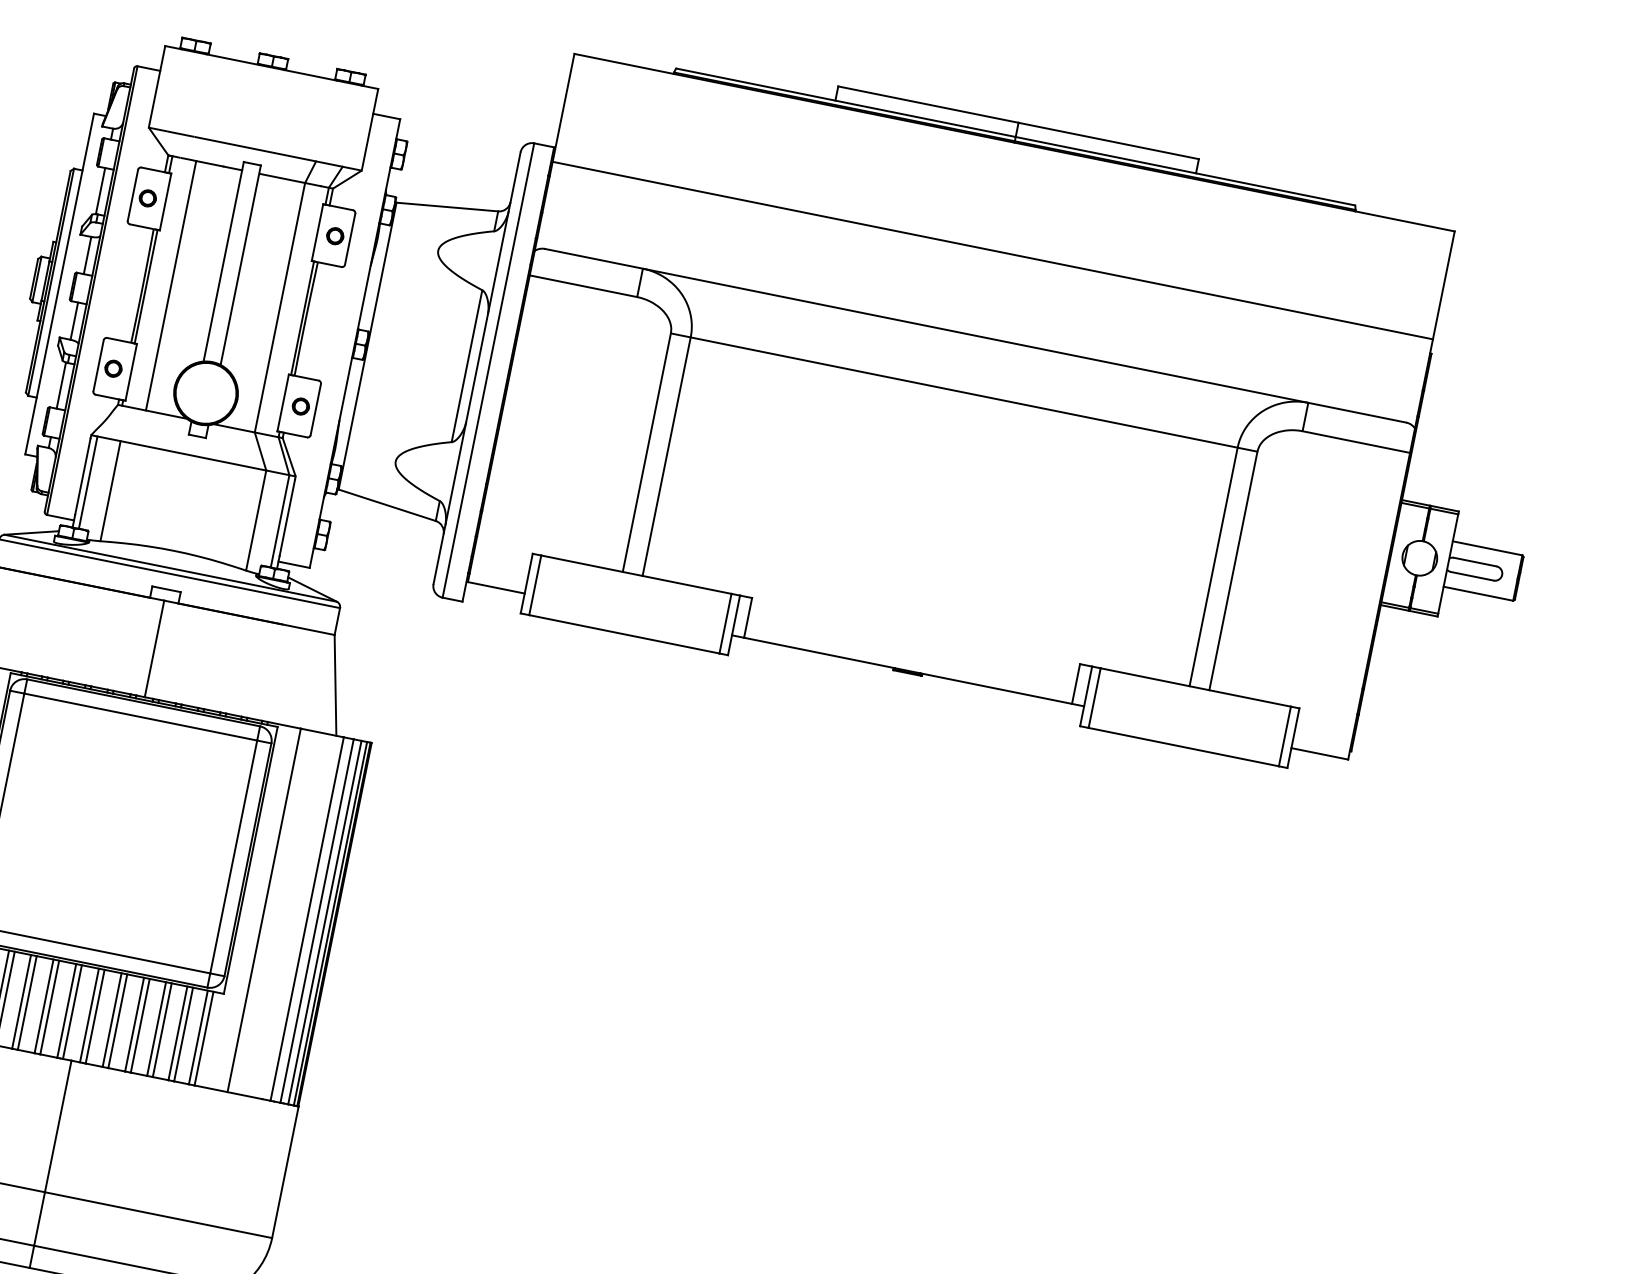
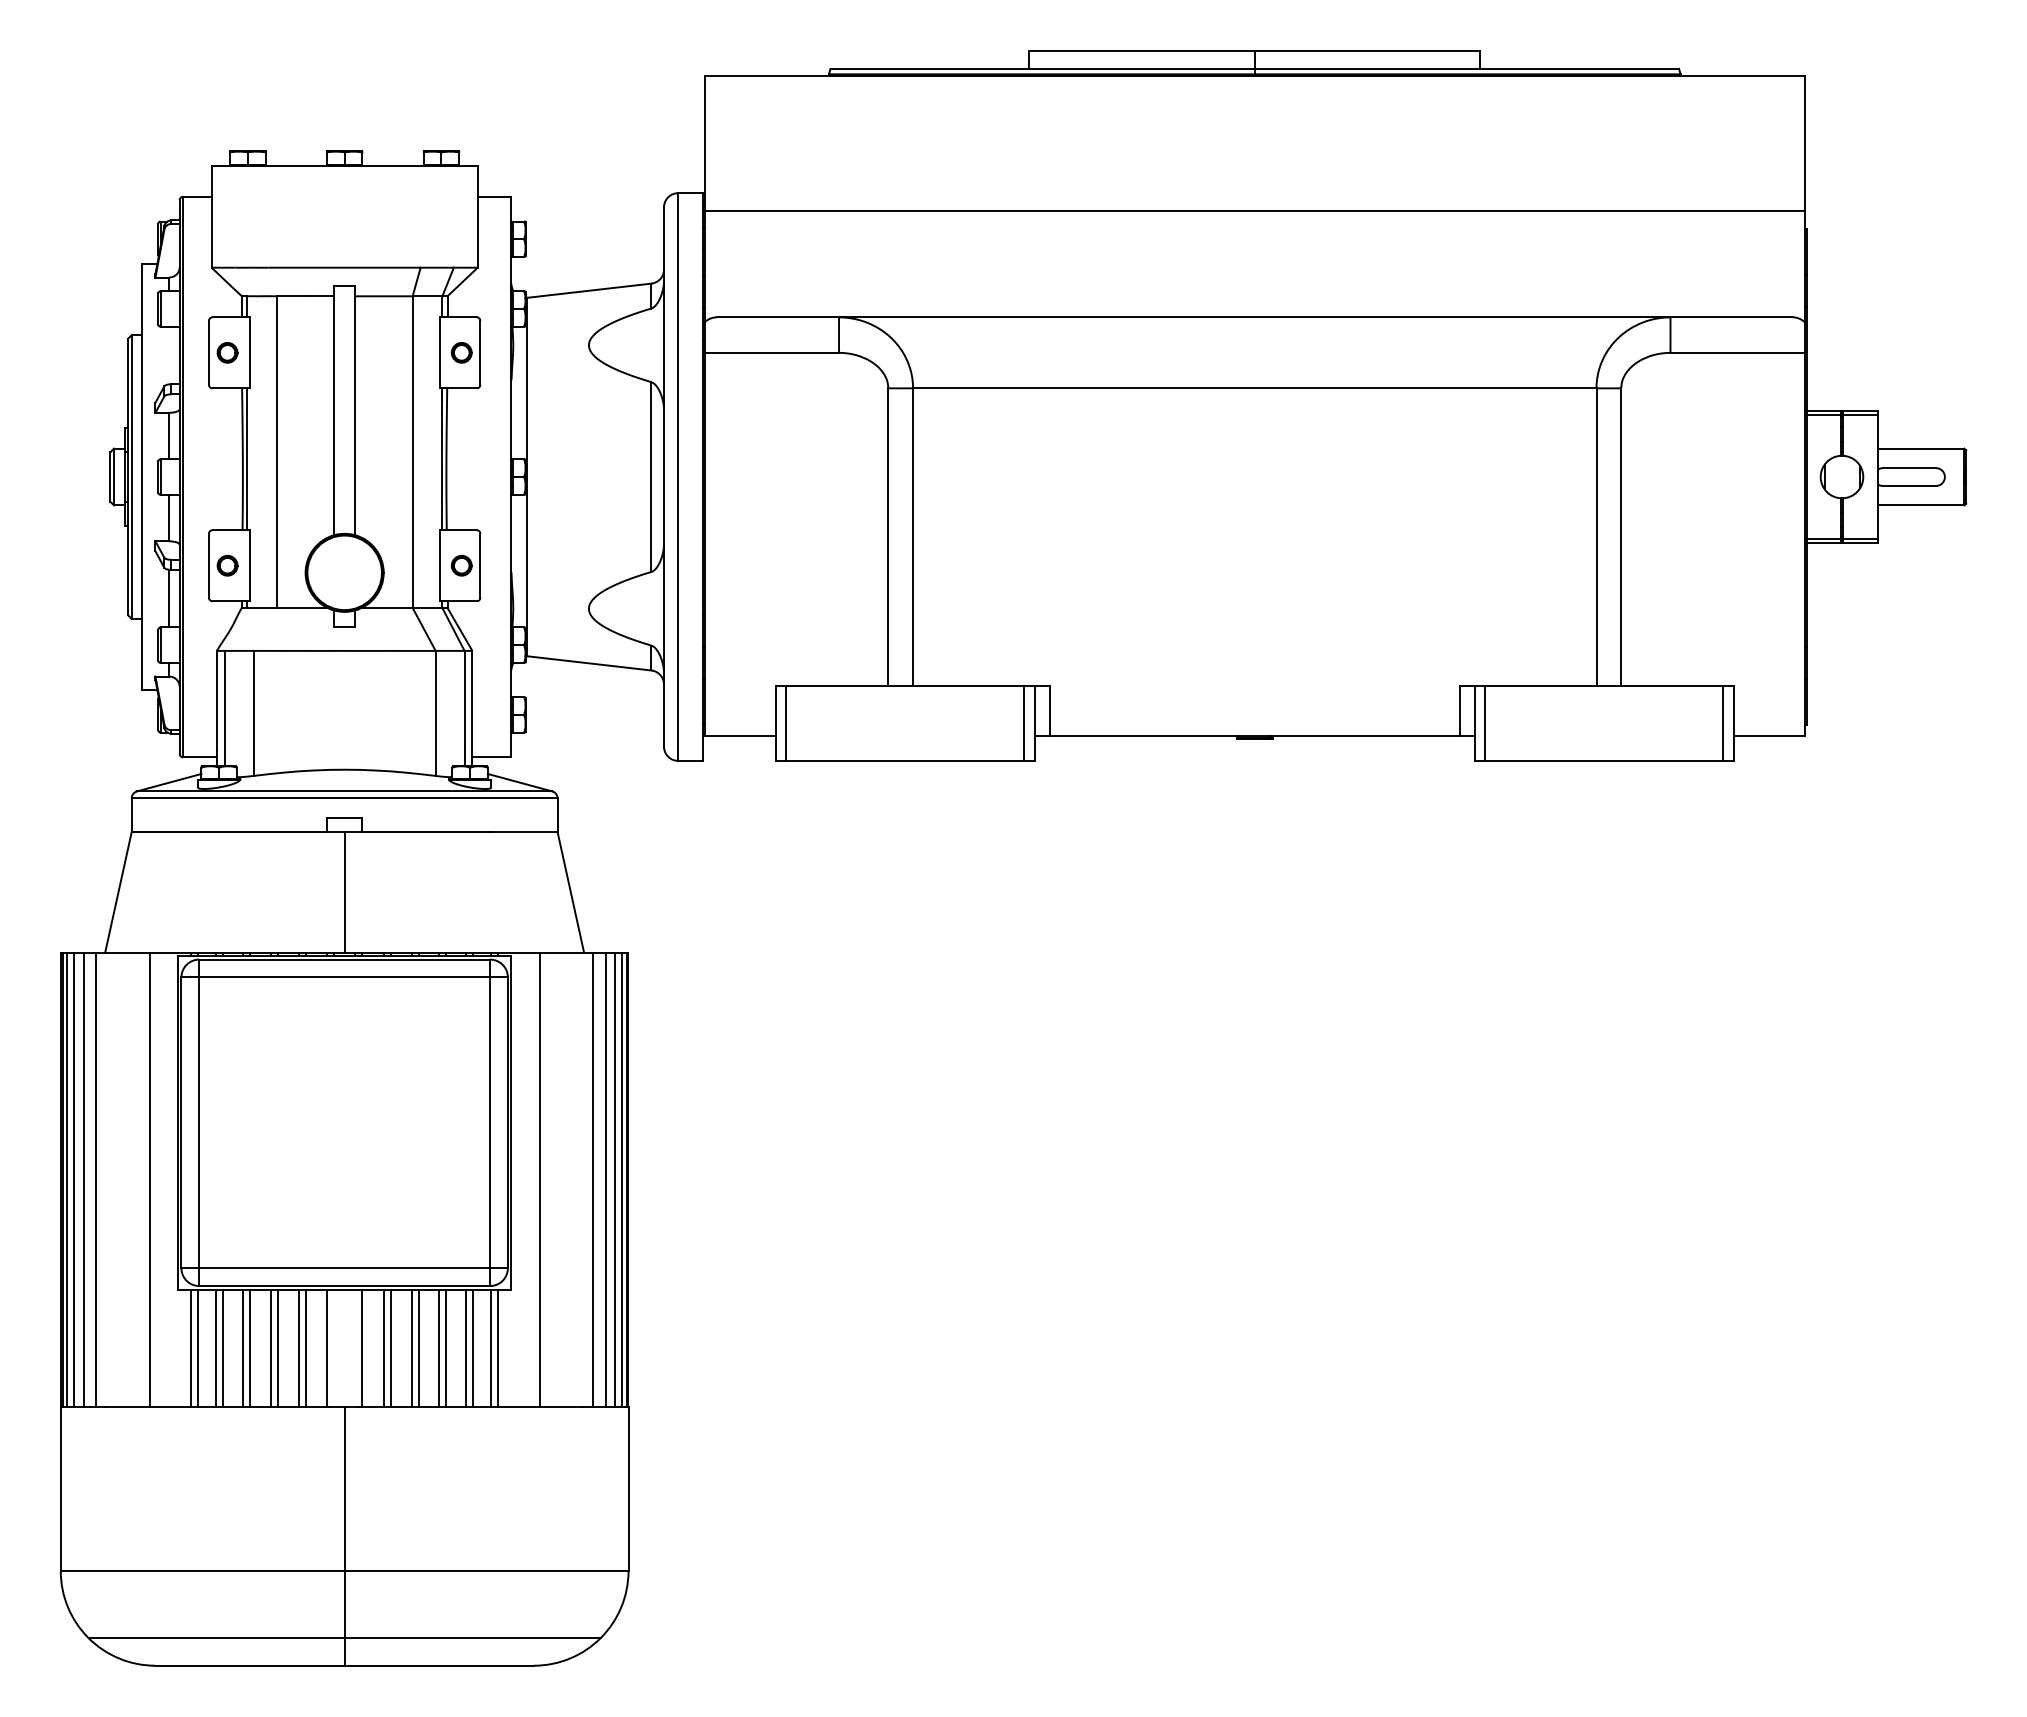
line: (100, 191) -> (169, 355), removed
line: (72, 1011) -> (334, 1347), removed
line: (89, 1015) -> (355, 1347), removed

